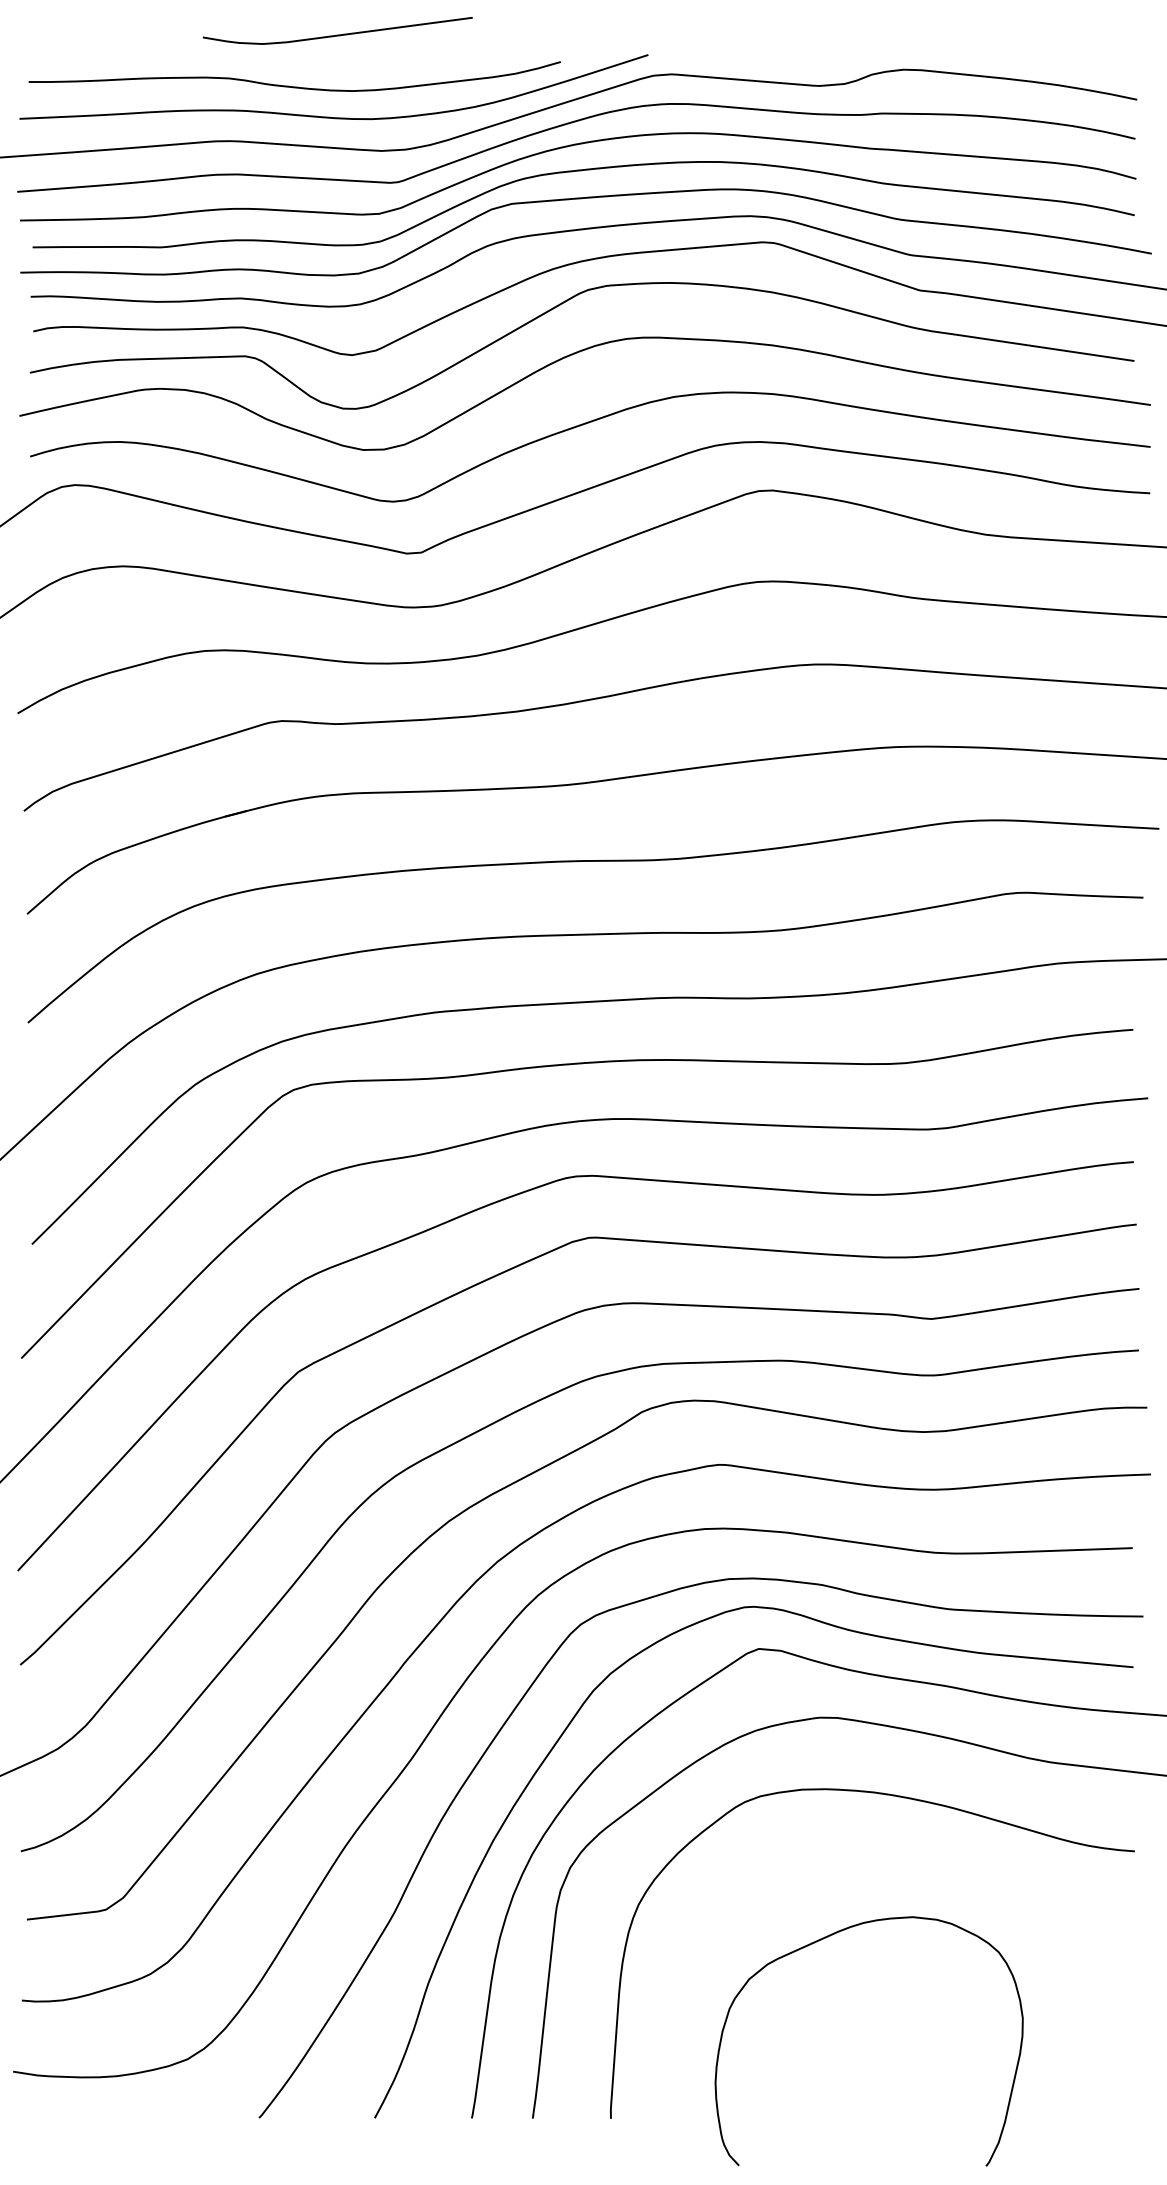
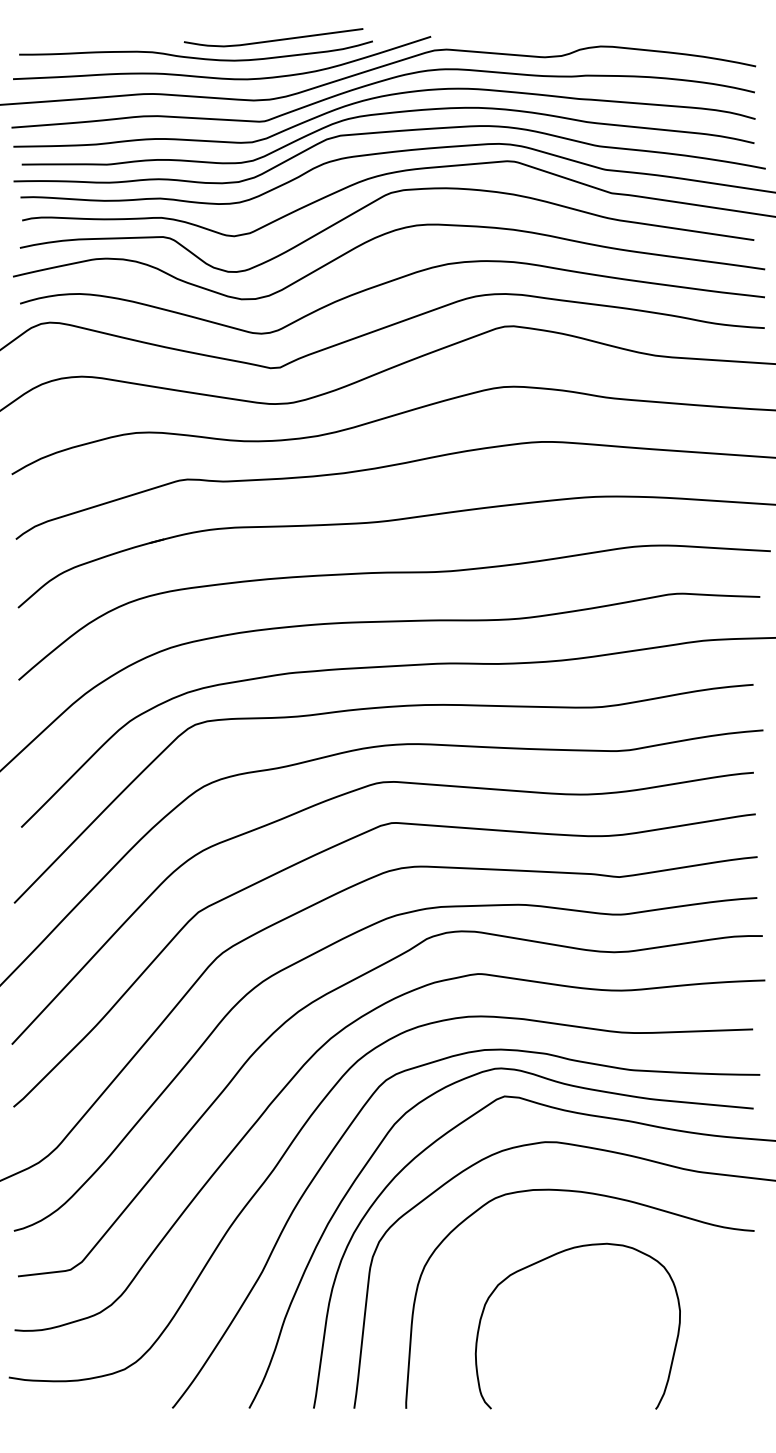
curve: (337, 33) -> (273, 39), moved
curve: (829, 1937) -> (551, 1257), moved

